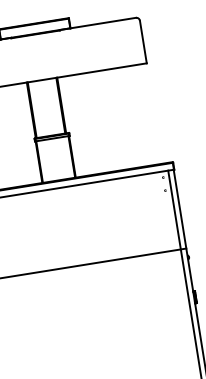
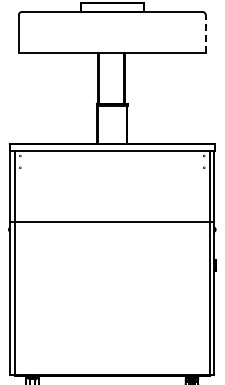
line: (142, 41) -> (205, 33), solid -> dashed

